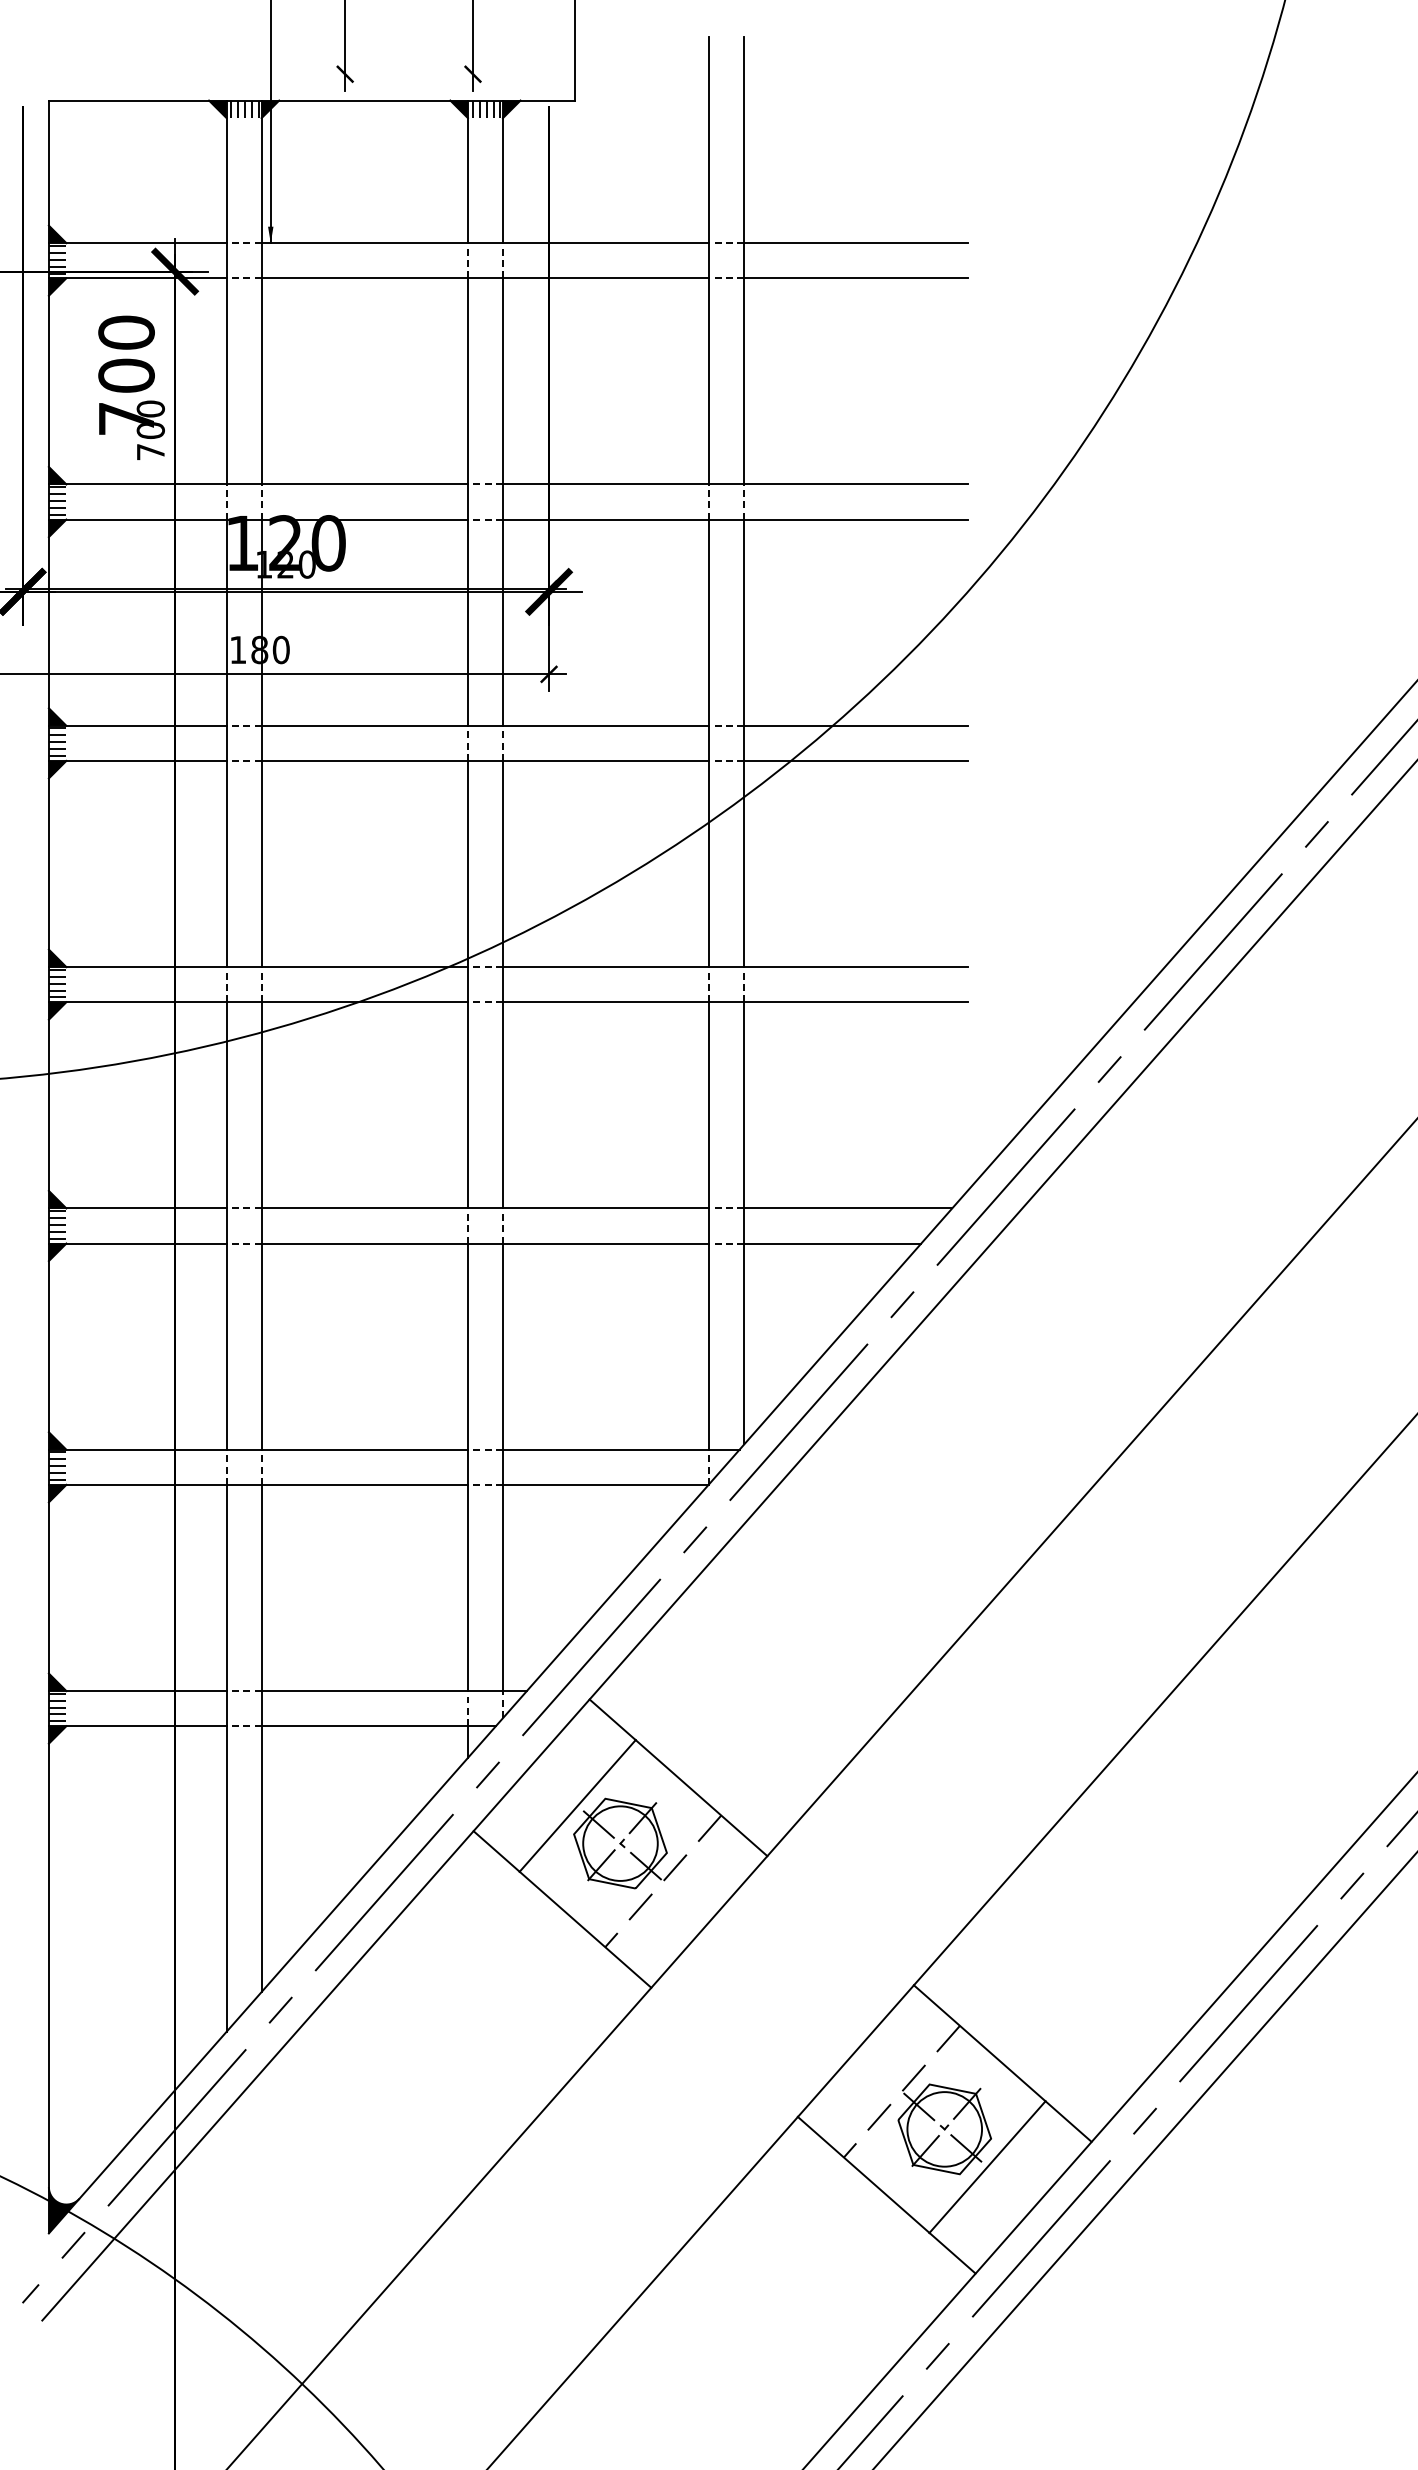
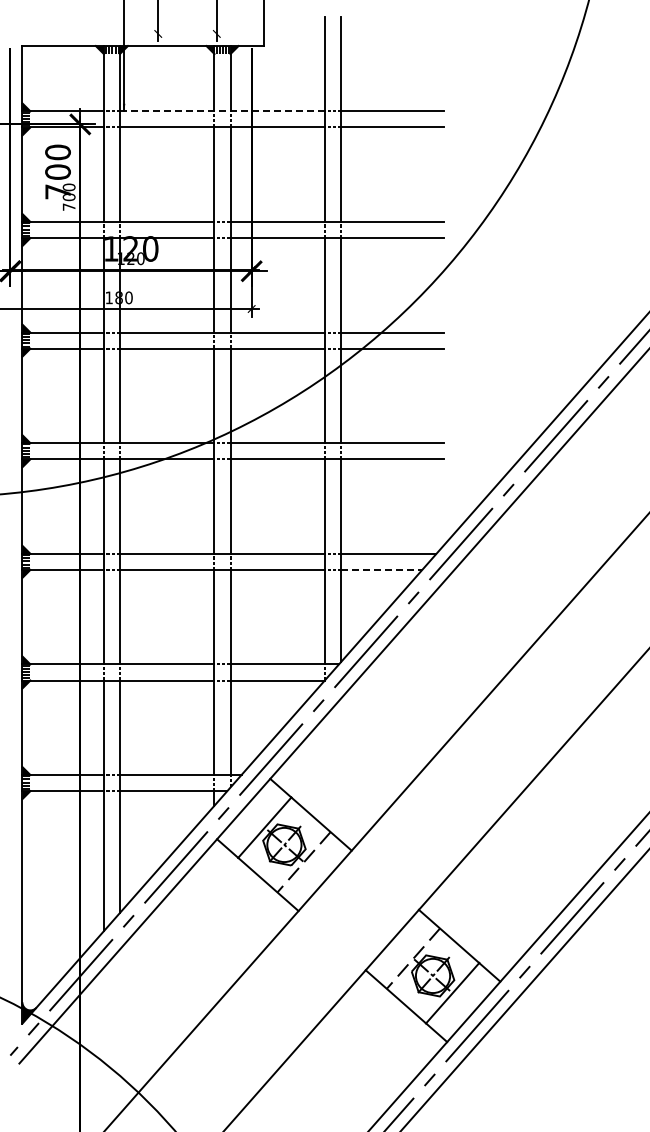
line: (485, 243) -> (222, 111), solid -> dashed
line: (832, 1242) -> (381, 569), solid -> dashed

